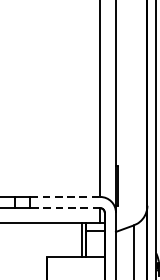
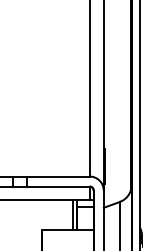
line: (65, 196) -> (58, 176), dashed -> solid
line: (64, 208) -> (57, 186), dashed -> solid

